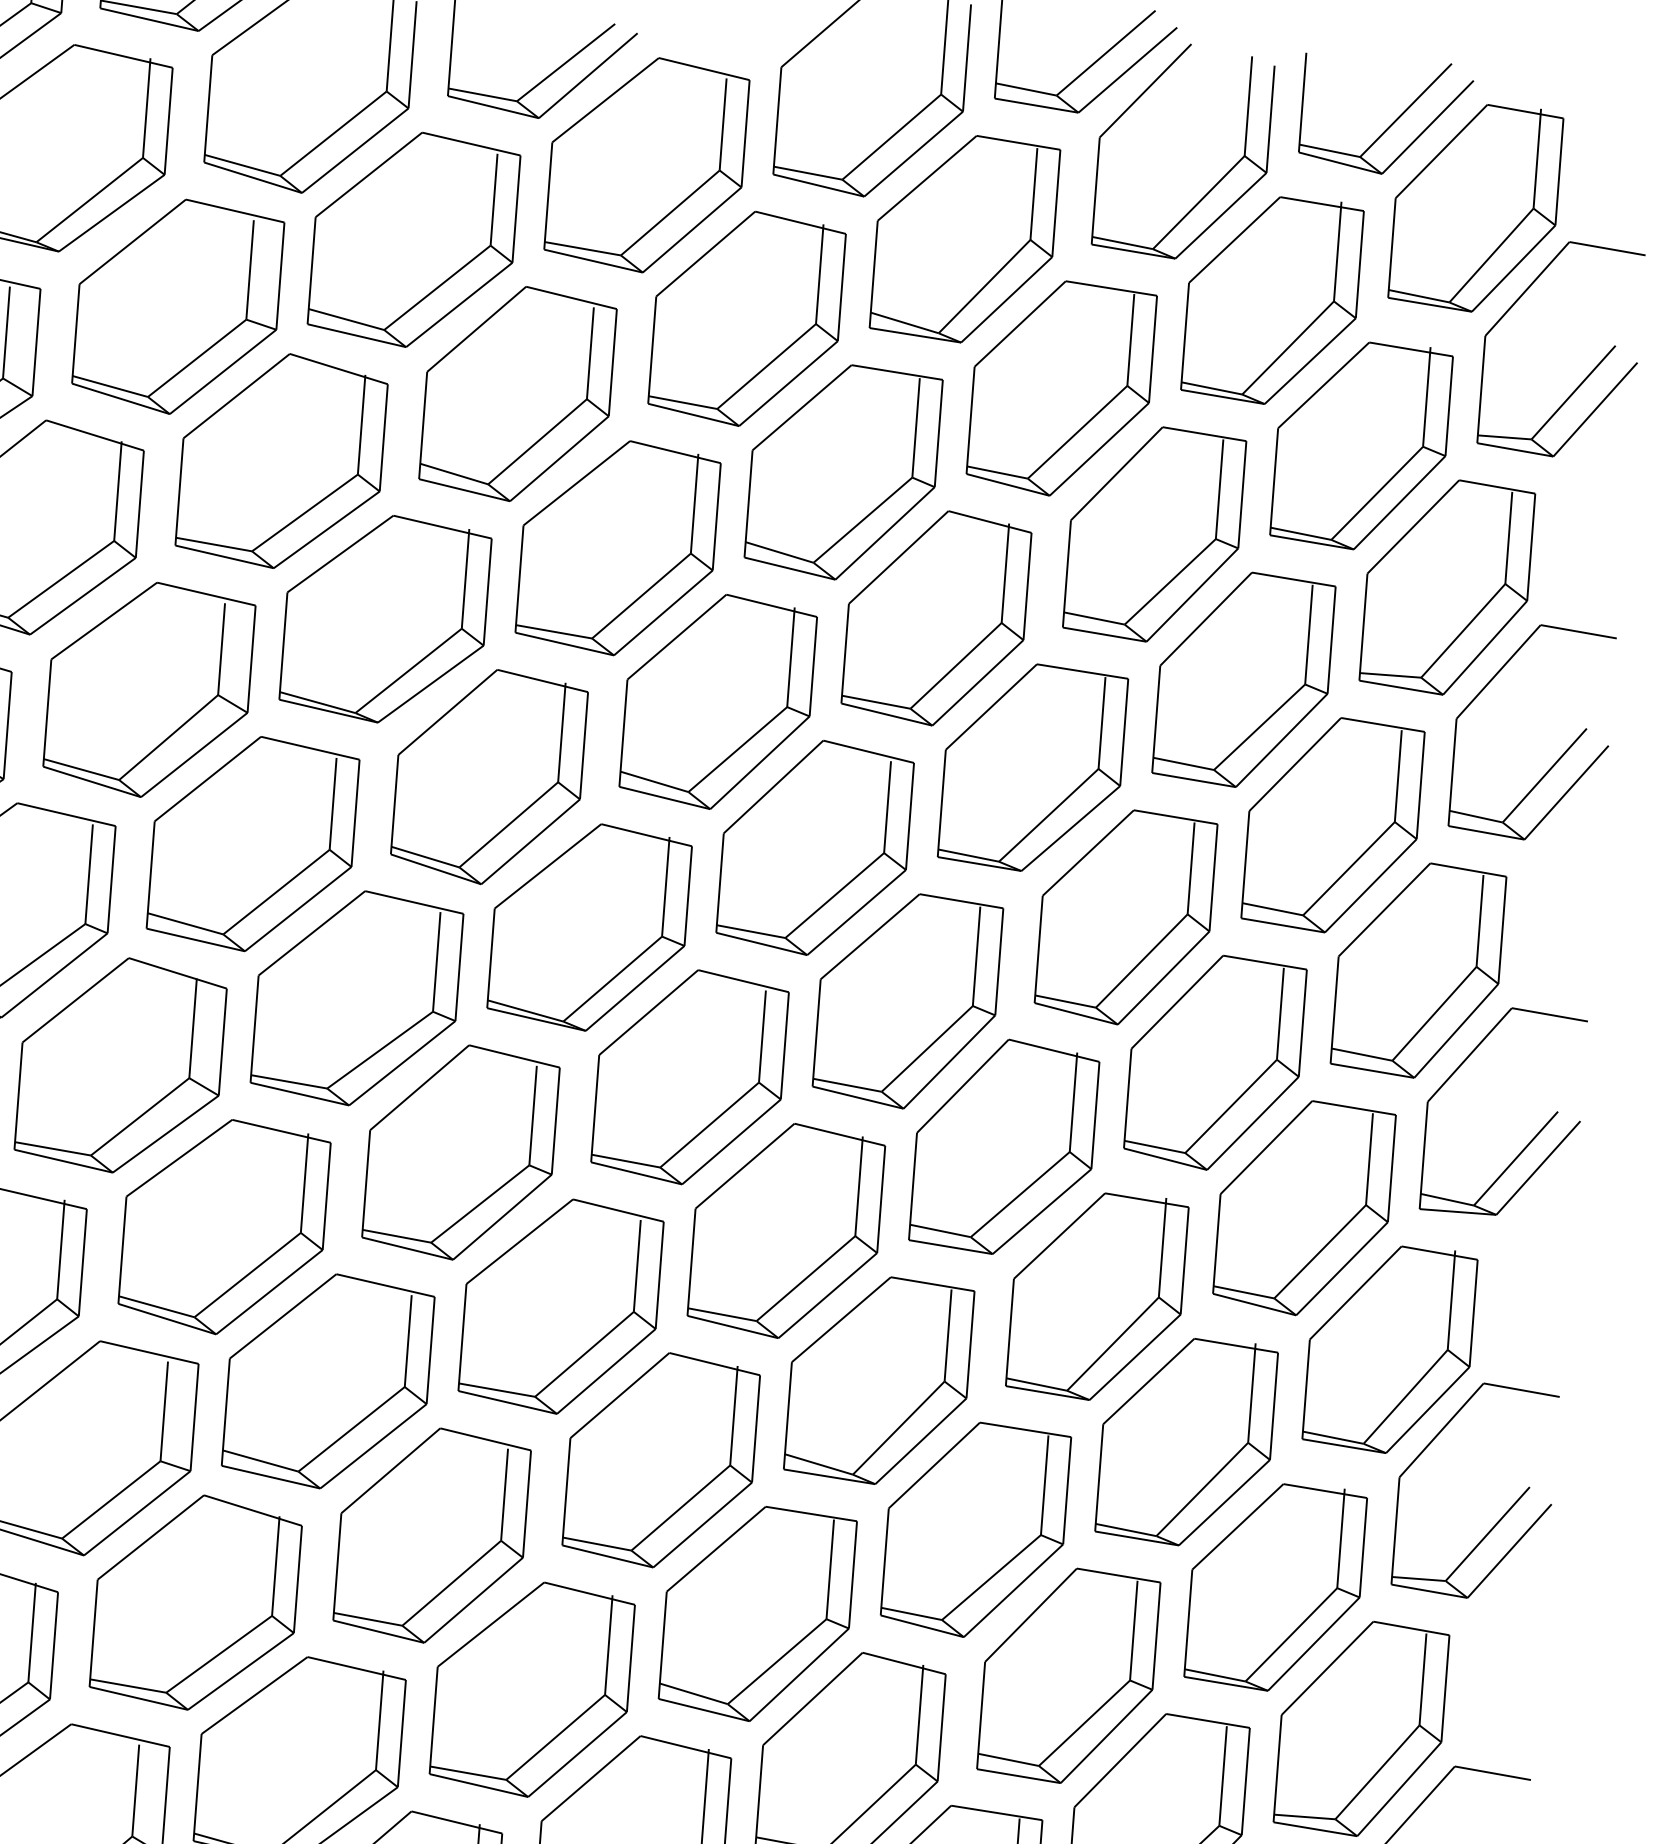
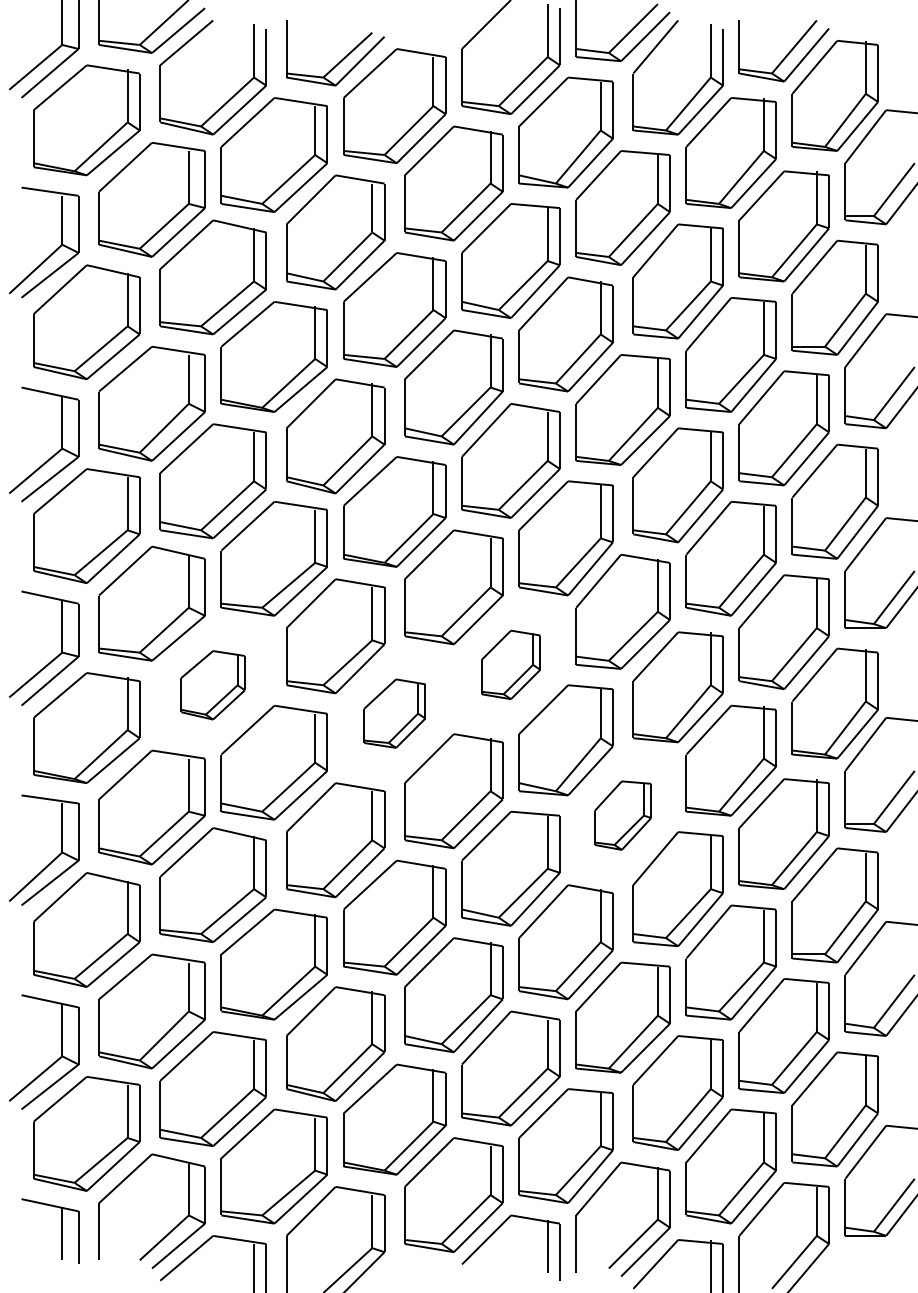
part: (222, 1227) -> (212, 685), size x0.6
part: (785, 1230) -> (510, 664), size x0.6
part: (560, 1305) -> (394, 713), size x0.6
part: (974, 1529) -> (622, 815), size x0.6

